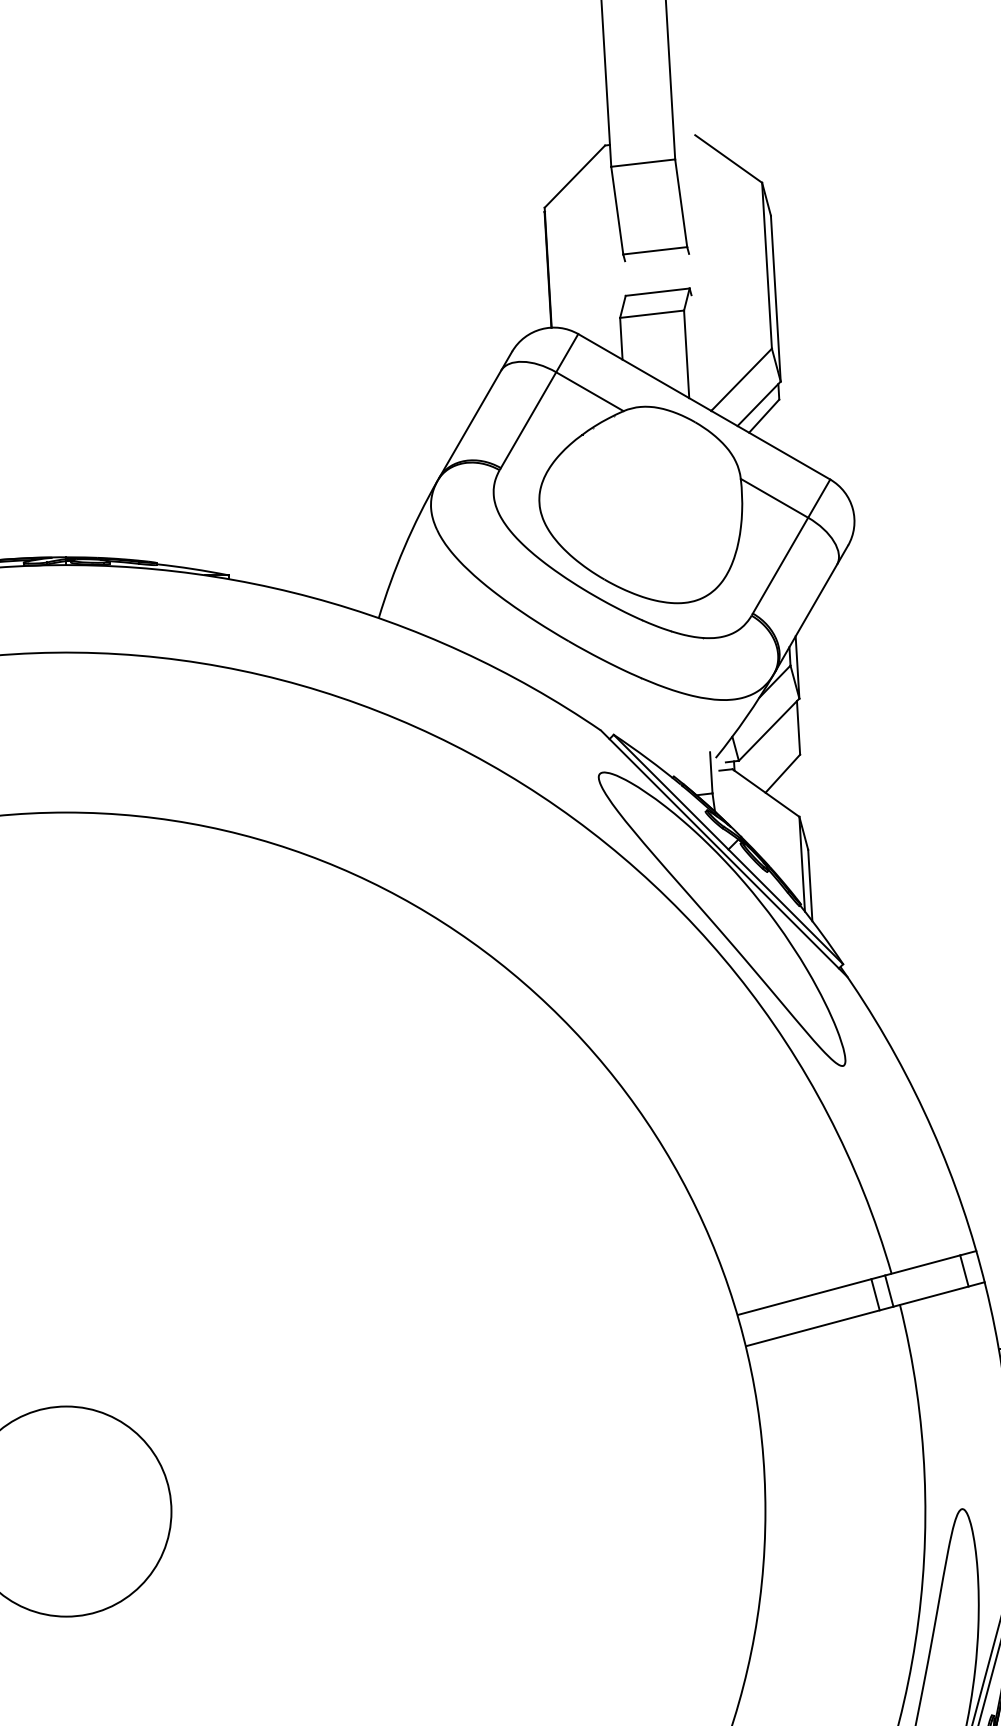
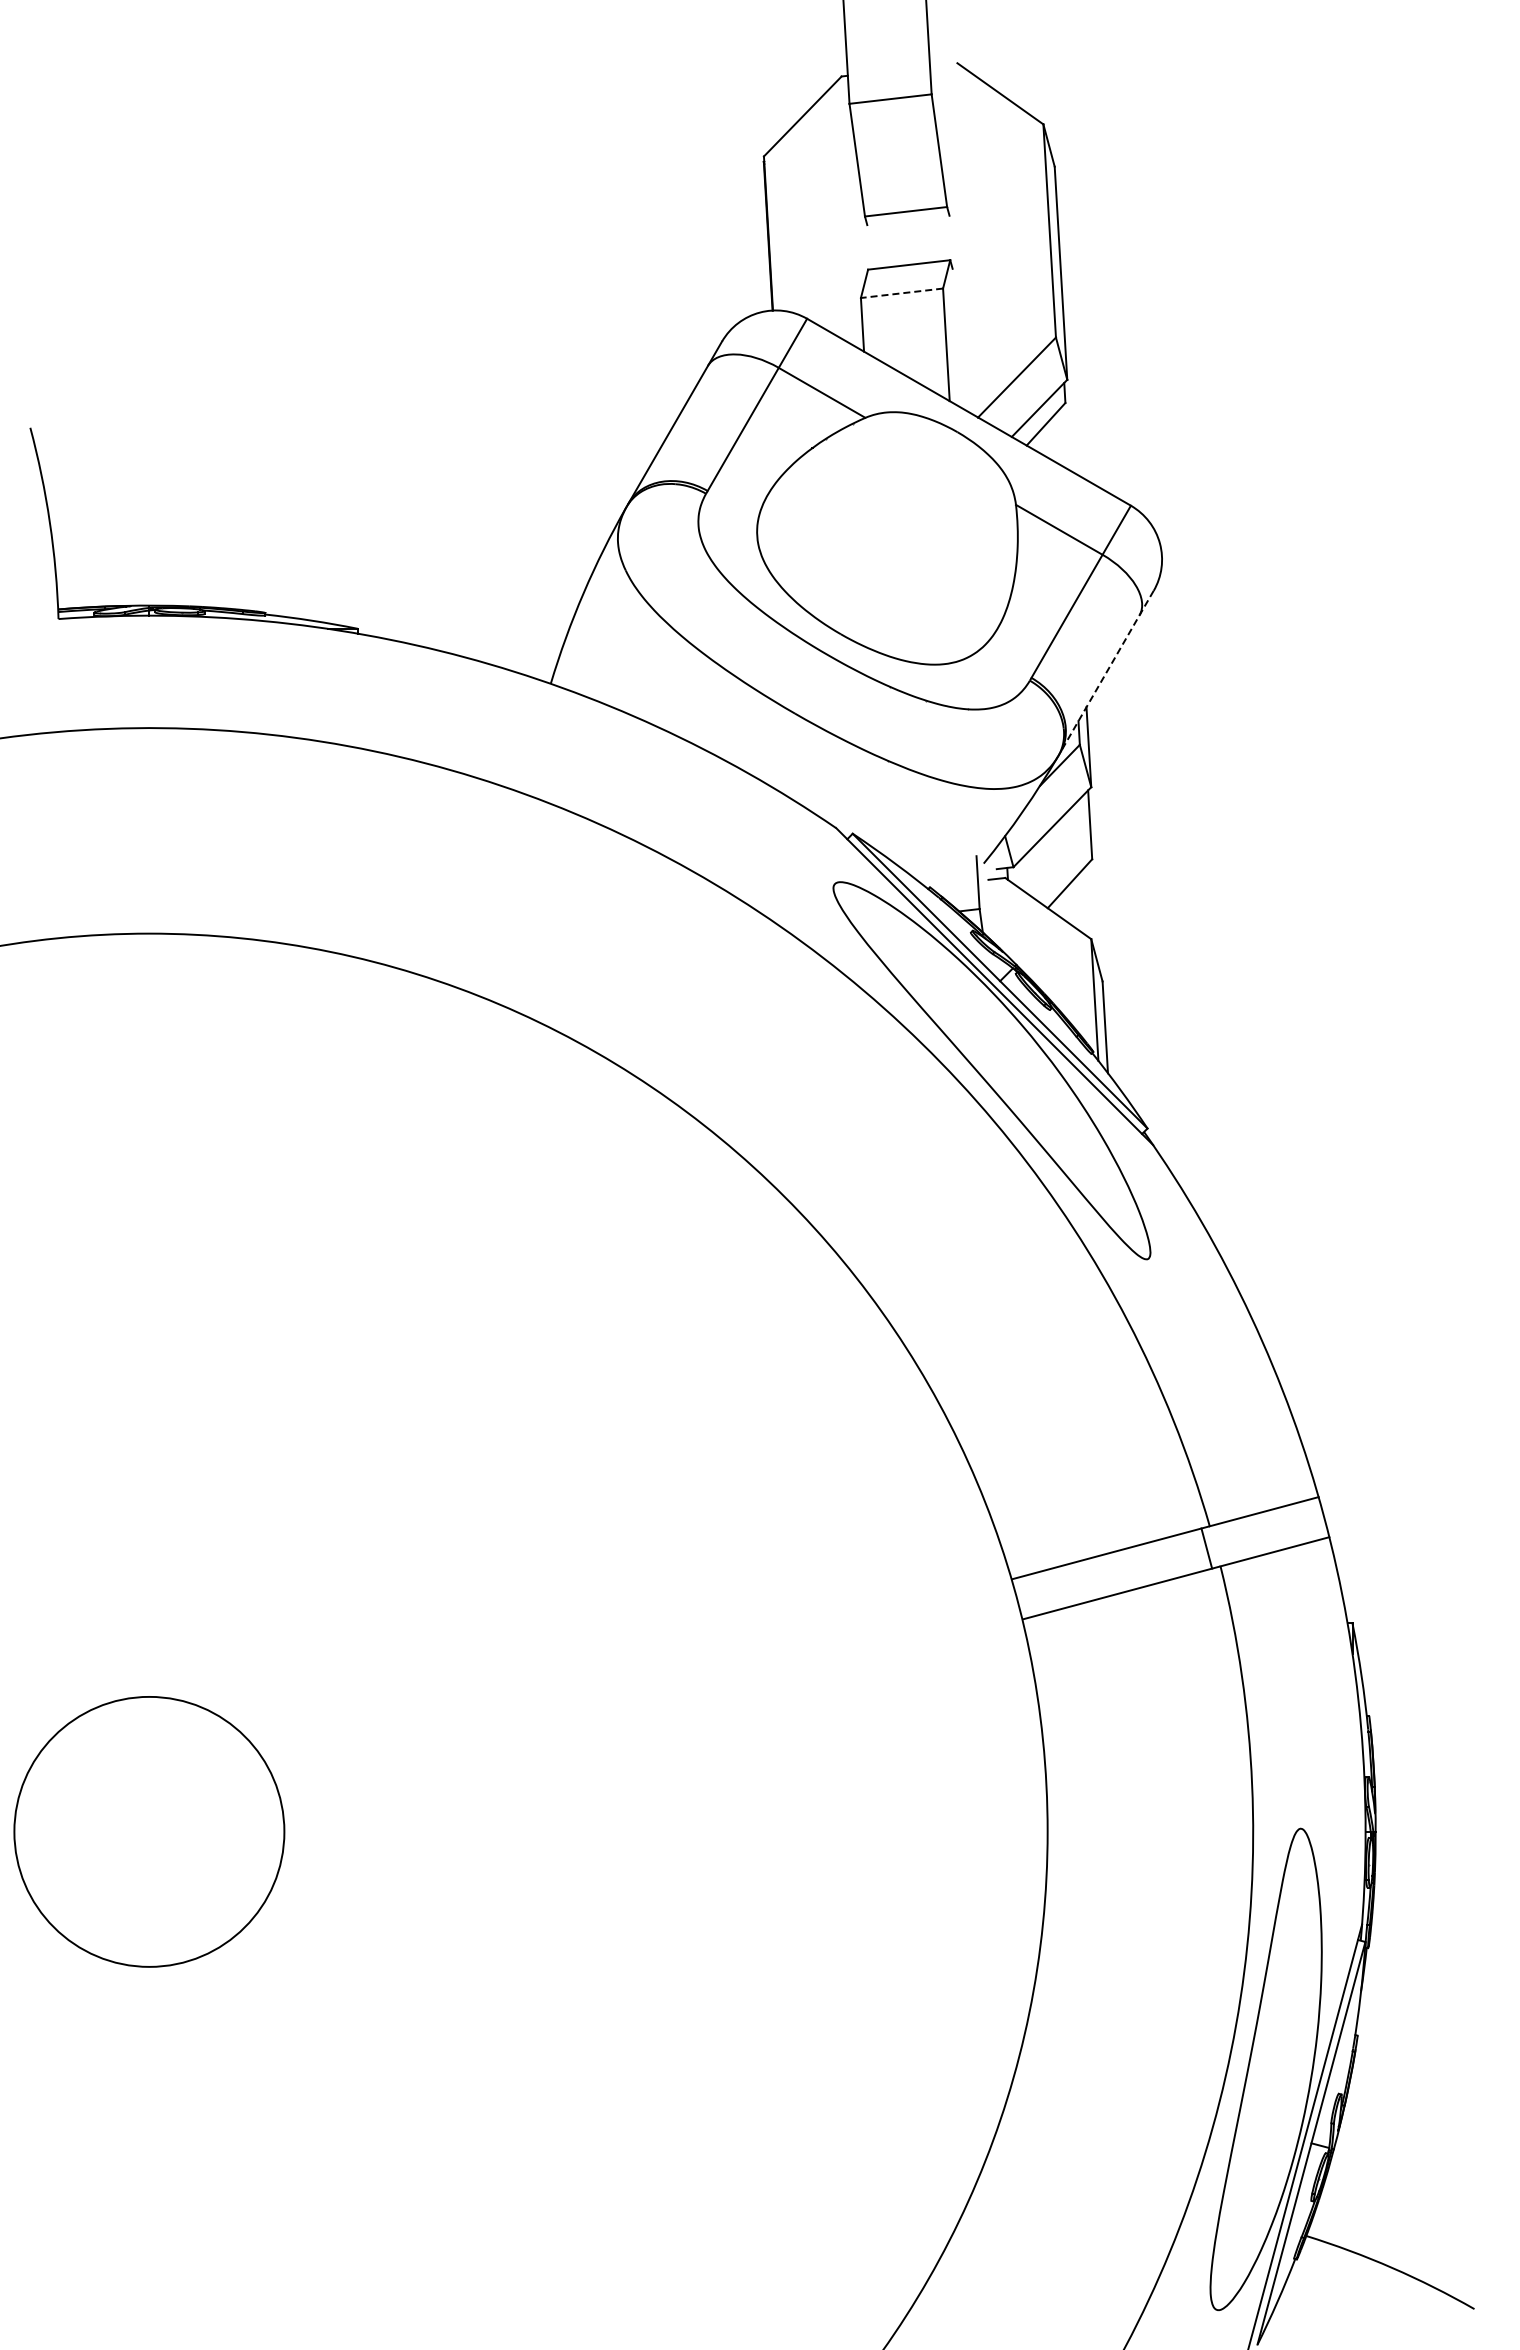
line: (651, 314) -> (901, 293), solid -> dashed
line: (811, 609) -> (1106, 672), solid -> dashed
line: (963, 1270) -> (1302, 1522), removed
line: (875, 1294) -> (1188, 1553), removed

